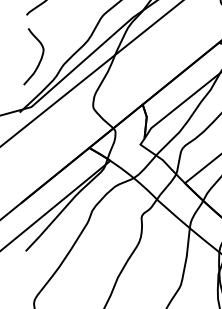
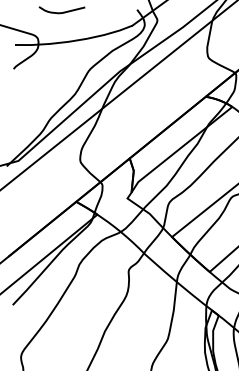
curve: (39, 60) -> (26, 114), removed

